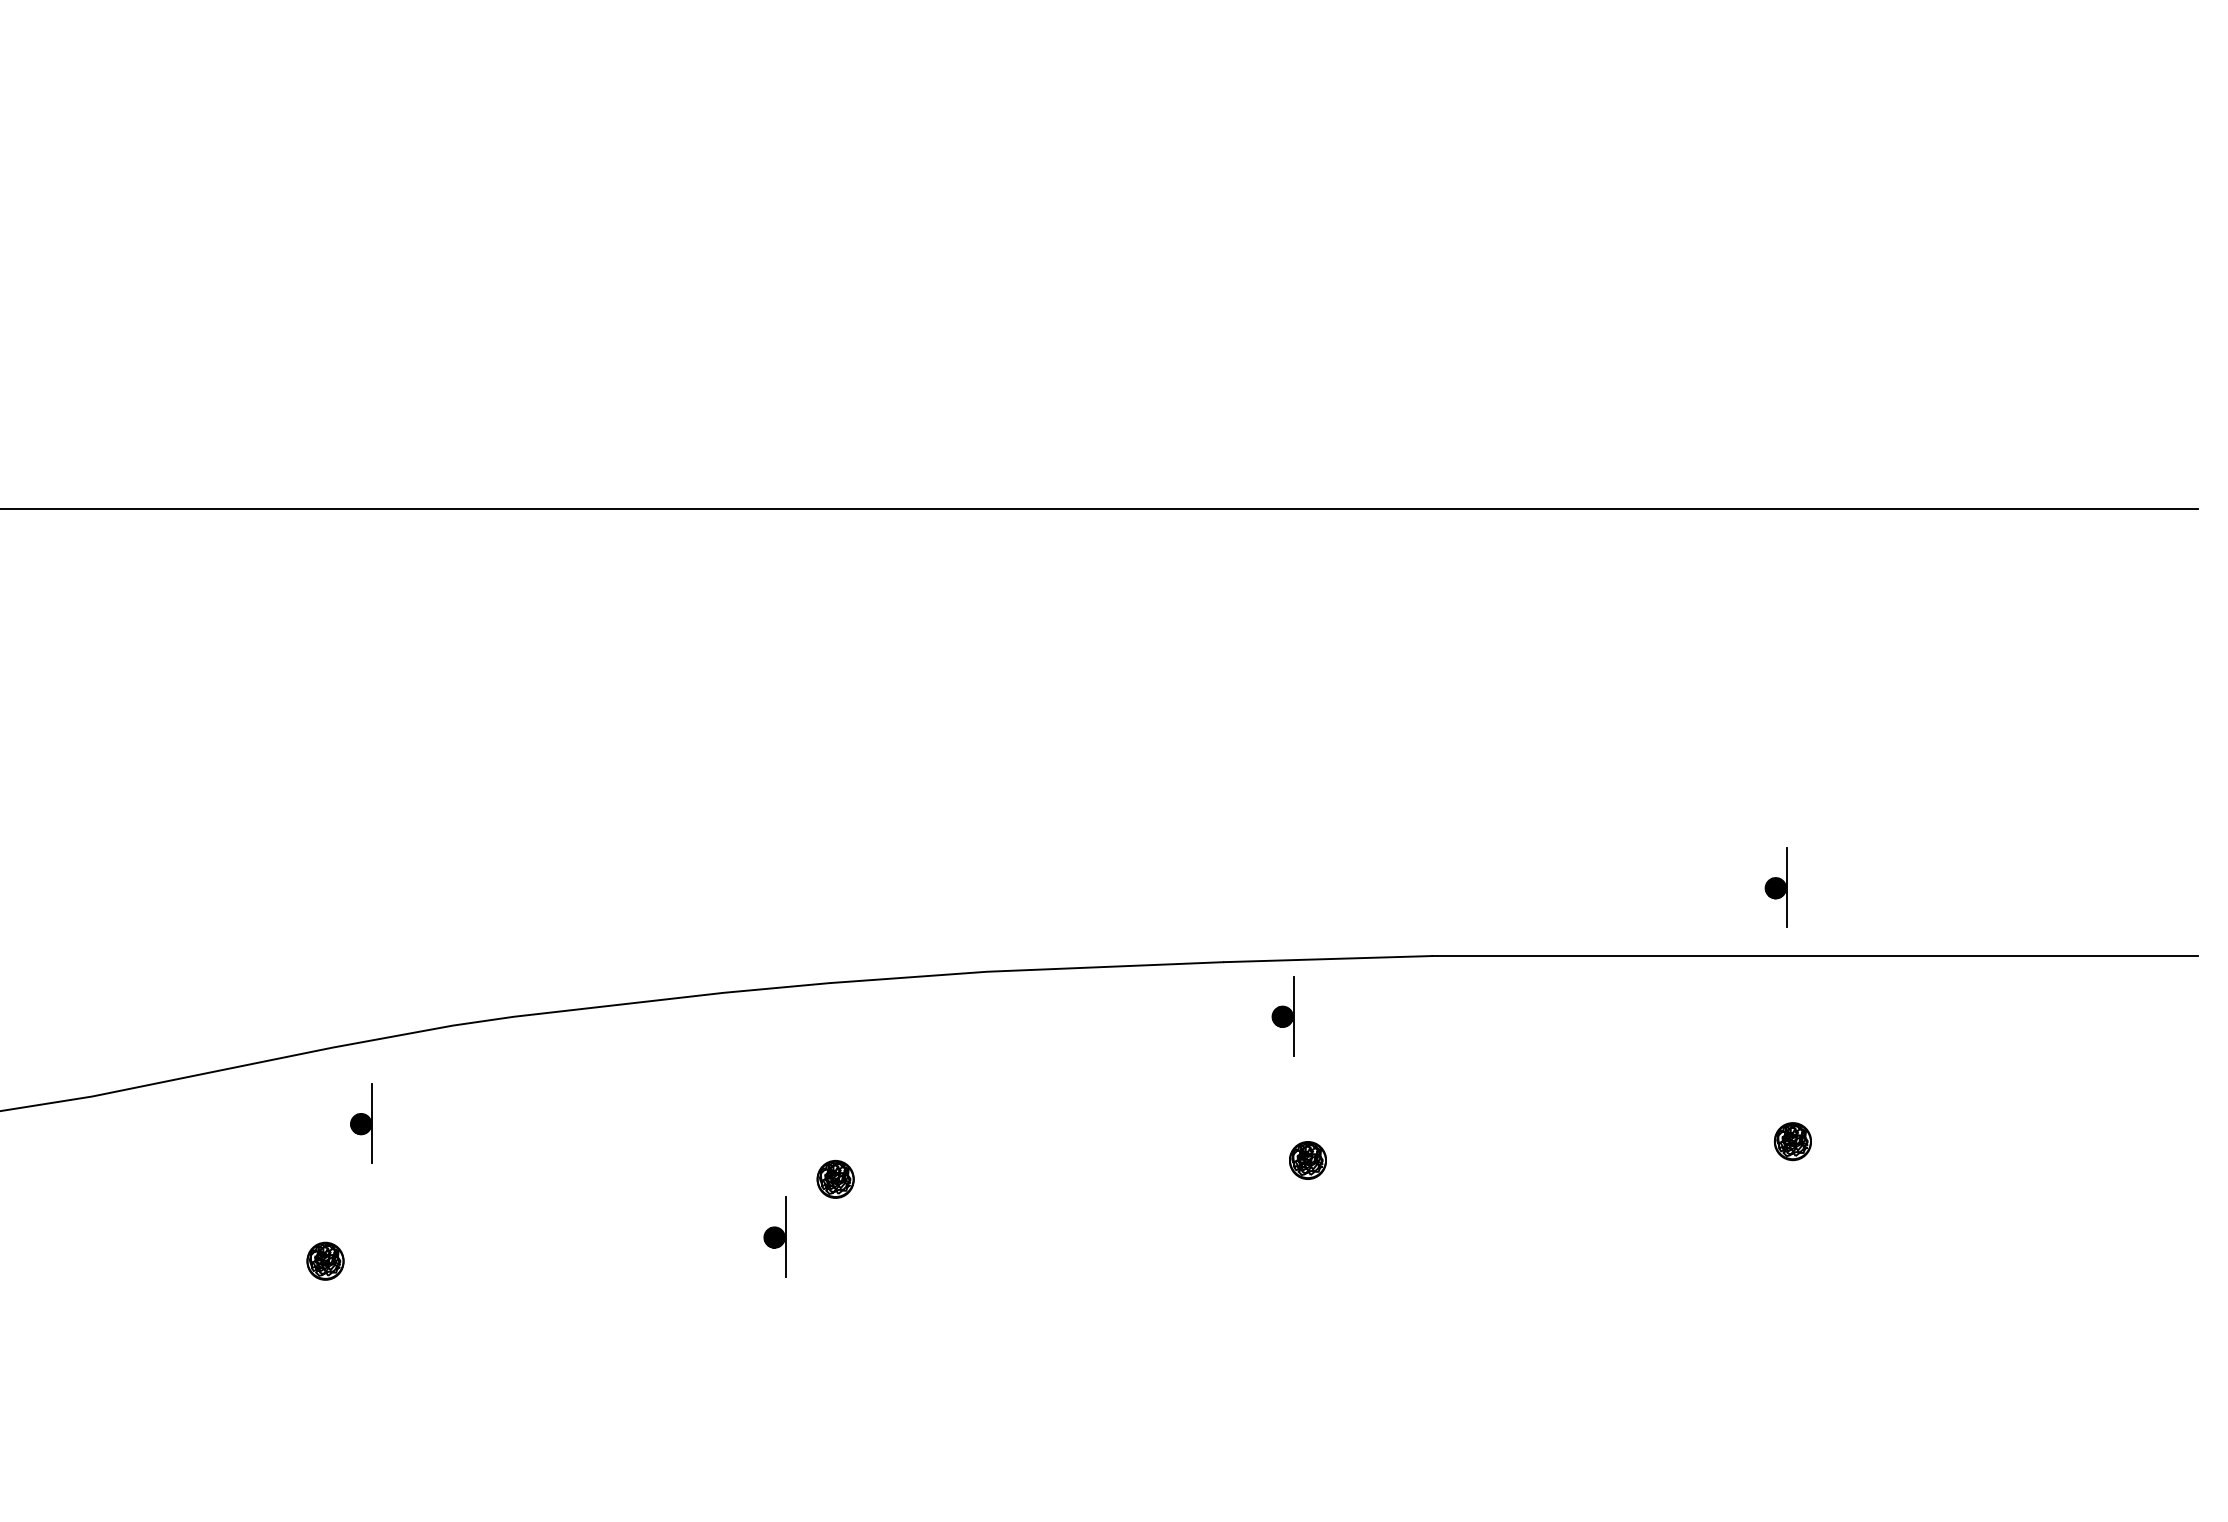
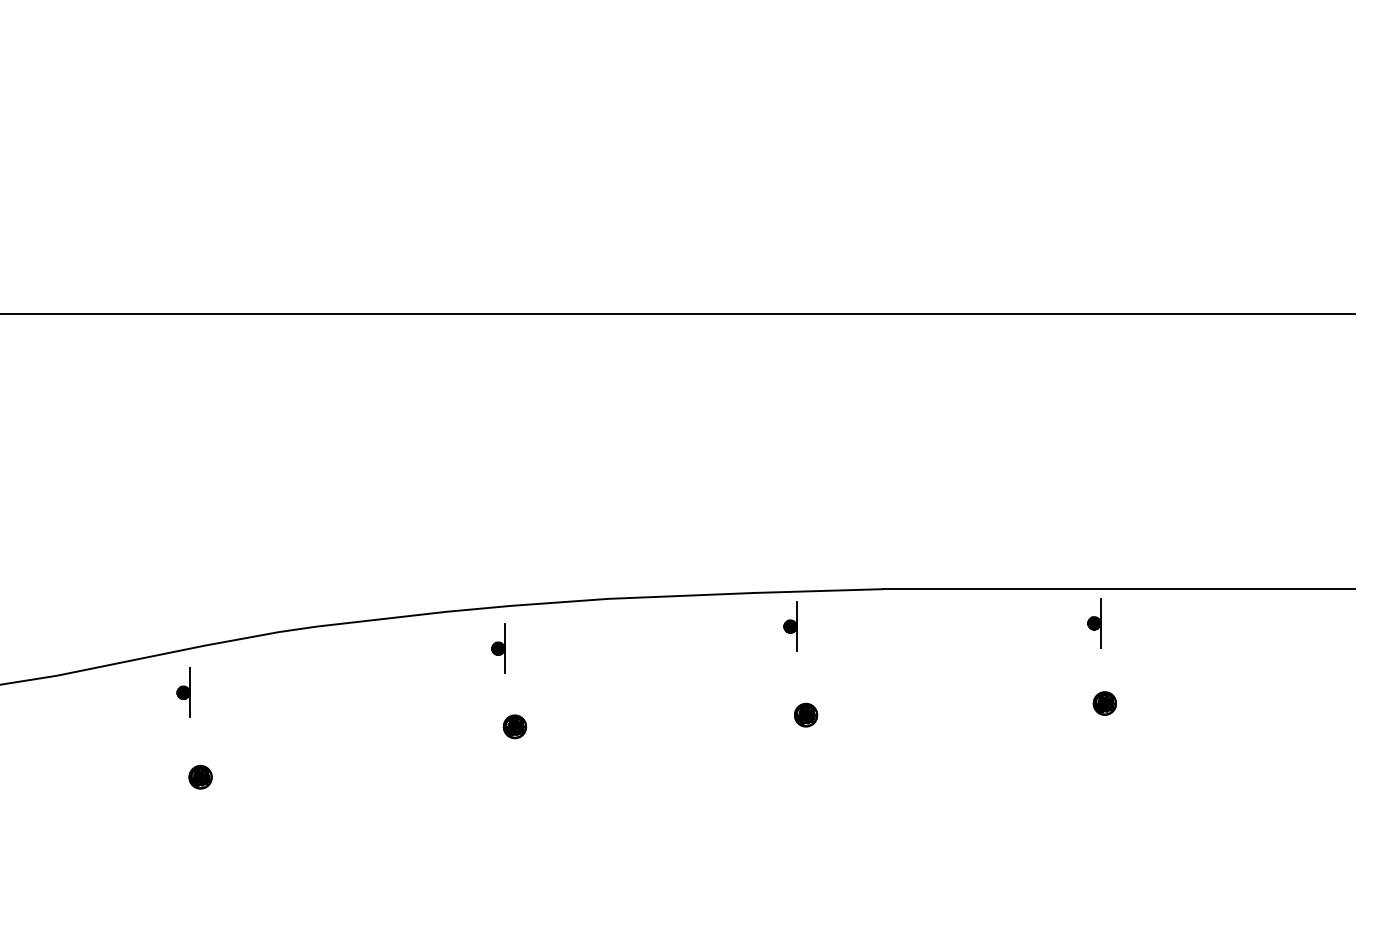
part: (1776, 888) -> (1094, 623), moved
part: (361, 1123) -> (183, 692), moved
part: (774, 1237) -> (498, 648), moved

